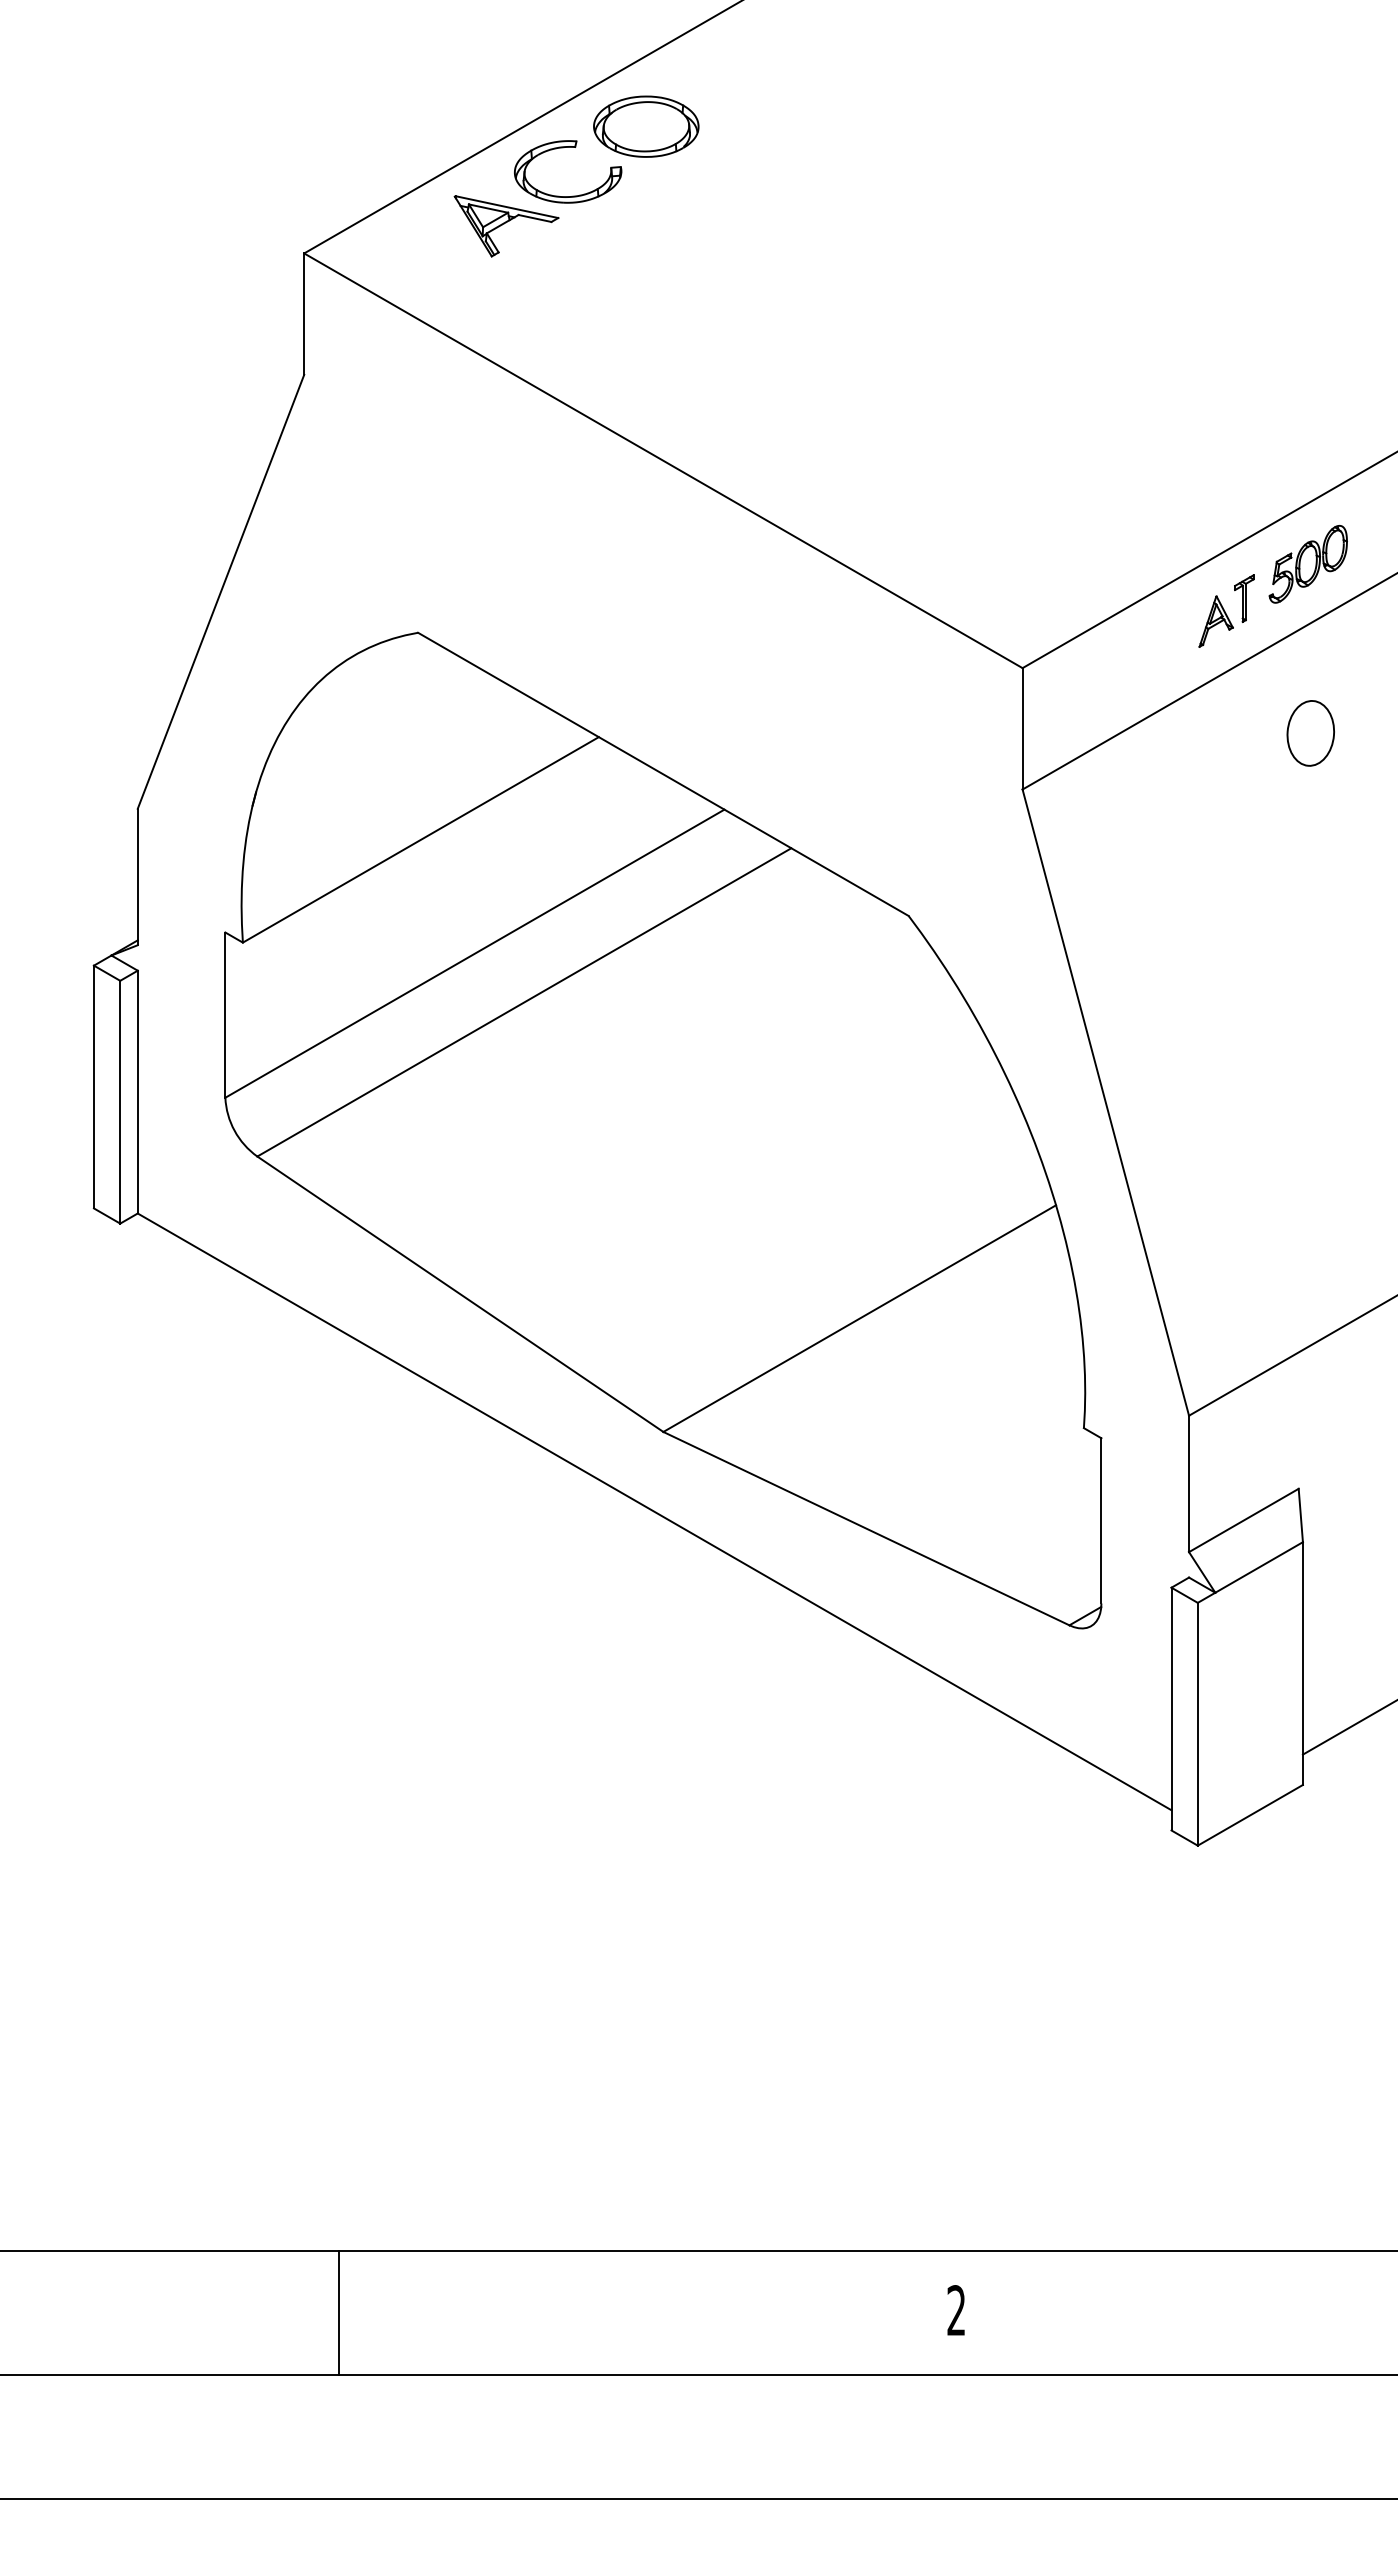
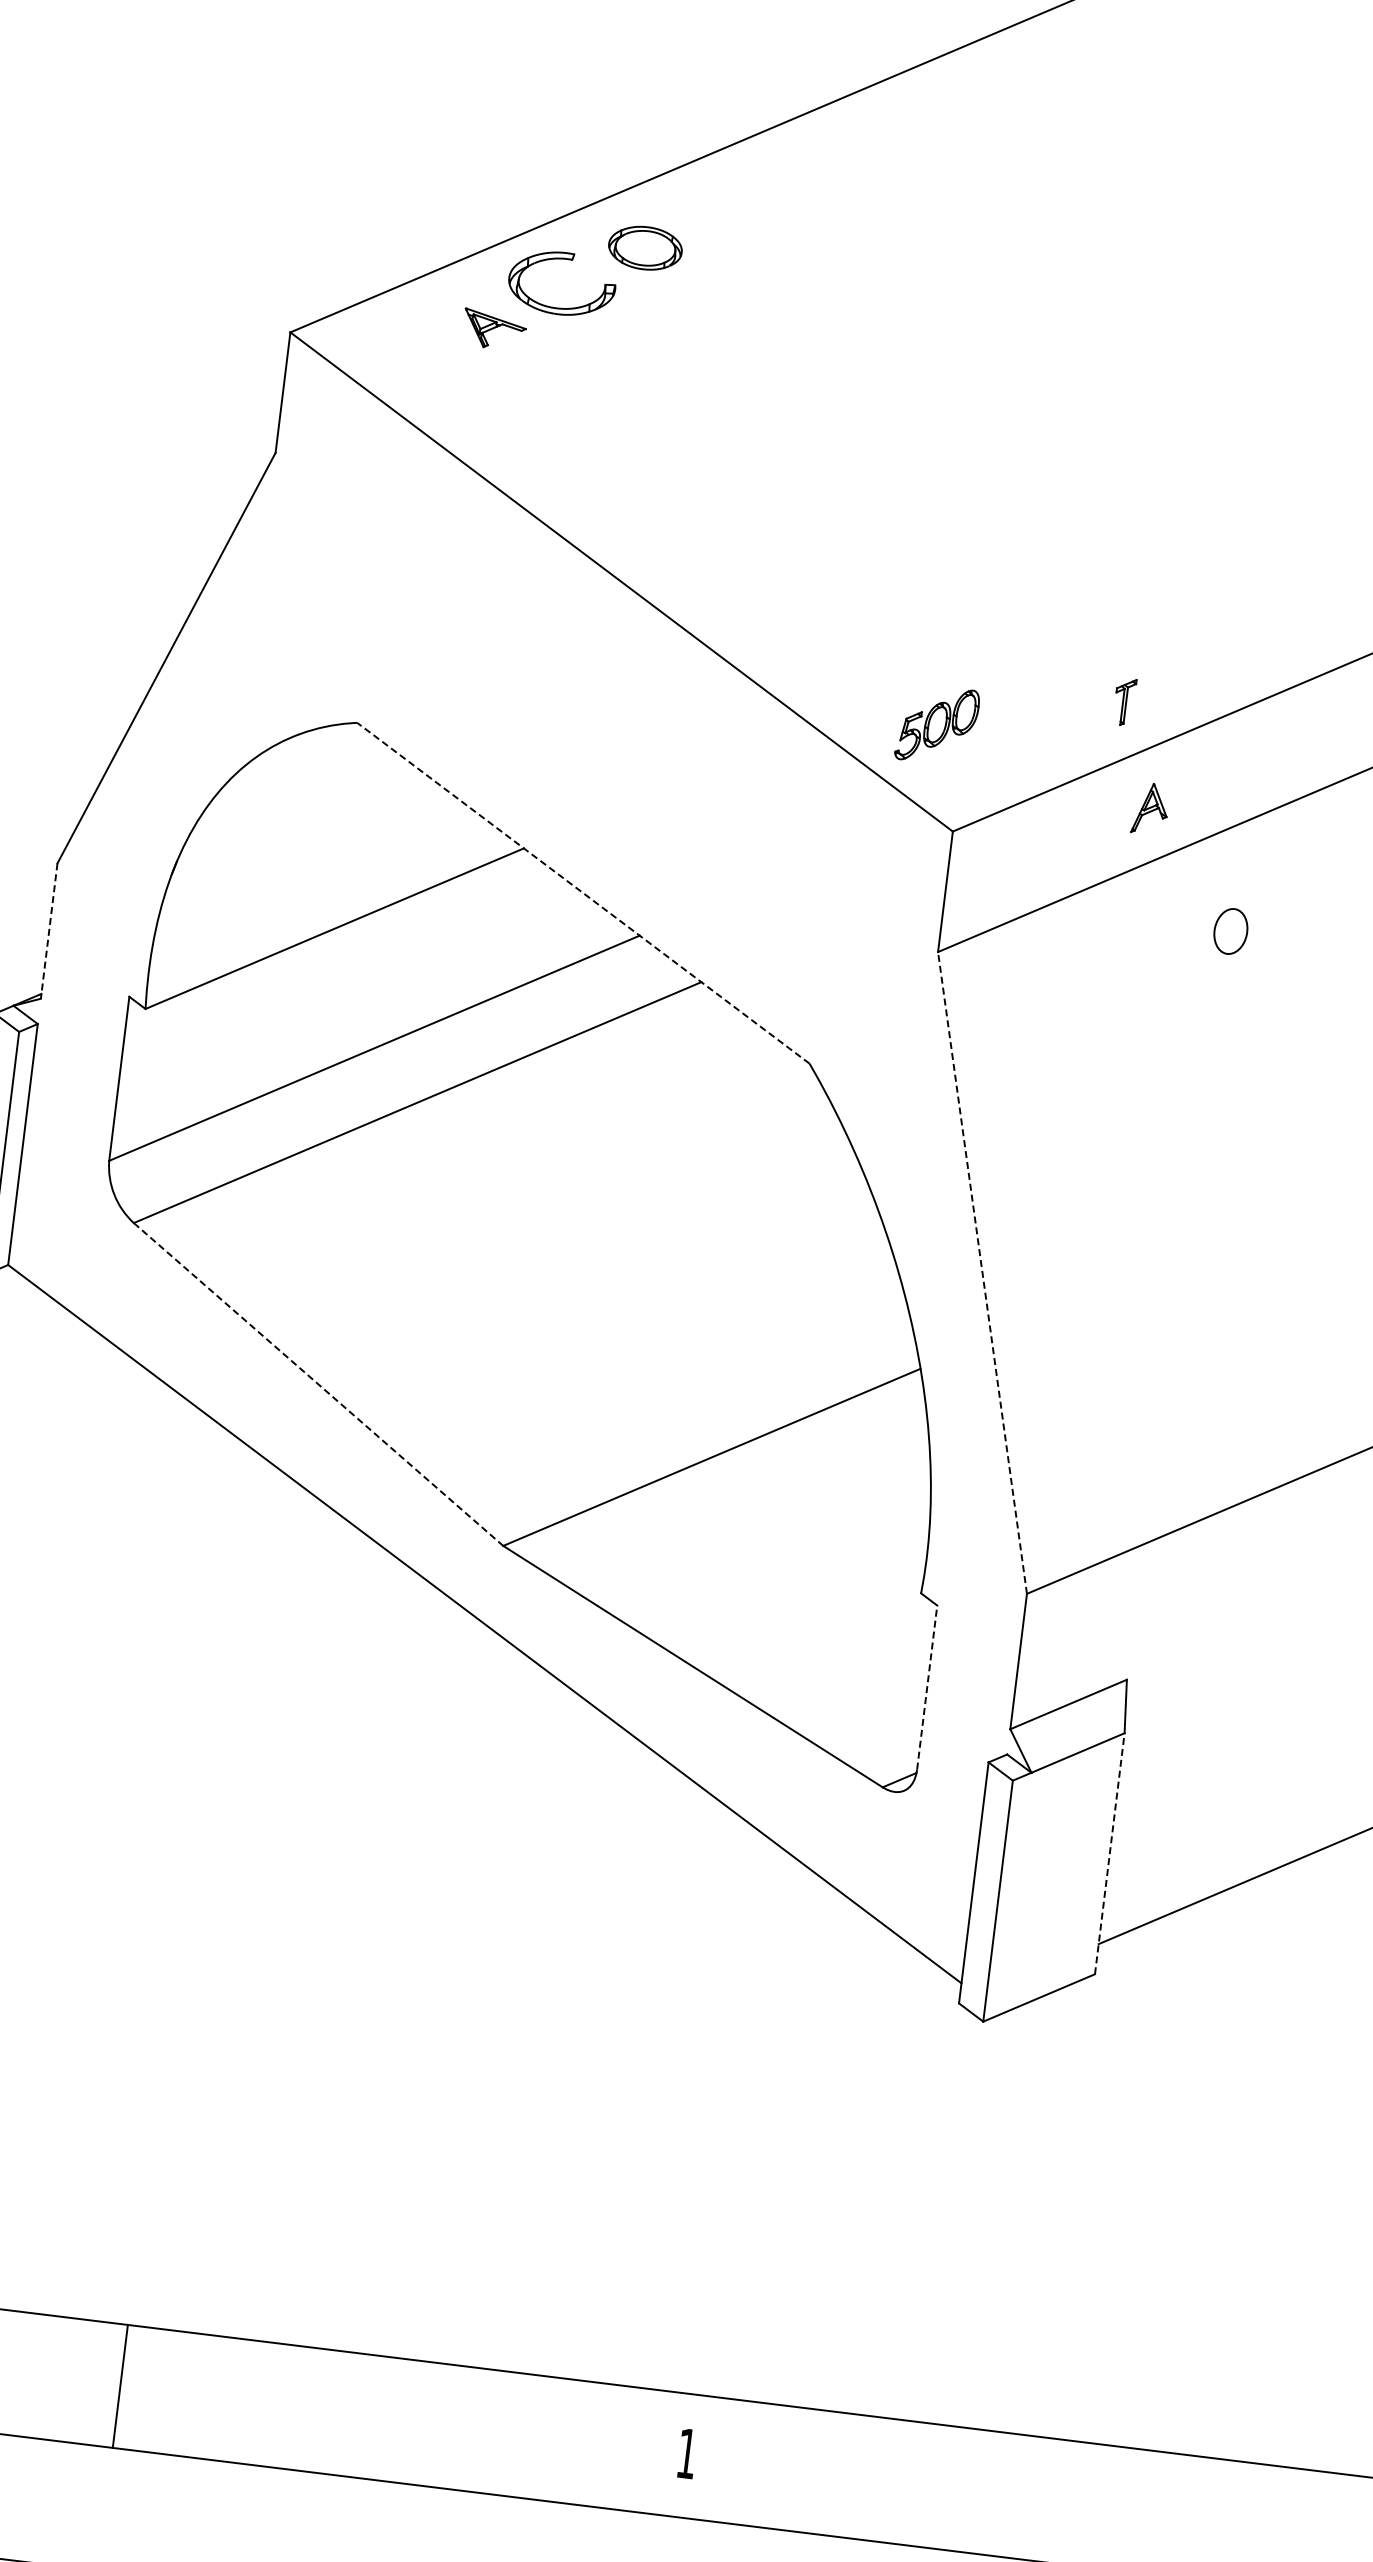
part: (646, 126) -> (645, 248), size x0.7
part: (506, 226) -> (494, 330), size x0.6
part: (1307, 564) -> (936, 725), moved
part: (1244, 598) -> (1124, 701), moved
part: (1310, 733) -> (1230, 931), size x0.7
line: (662, 774) -> (582, 893), solid -> dashed
line: (137, 877) -> (48, 931), solid -> dashed
line: (1105, 1102) -> (982, 1272), solid -> dashed
line: (460, 1294) -> (318, 1384), solid -> dashed
line: (1101, 1520) -> (927, 1687), solid -> dashed
line: (1302, 1663) -> (1109, 1853), solid -> dashed
text: (955, 2310) -> (686, 2453), 2 -> 1
line: (338, 2312) -> (120, 2386), moved

